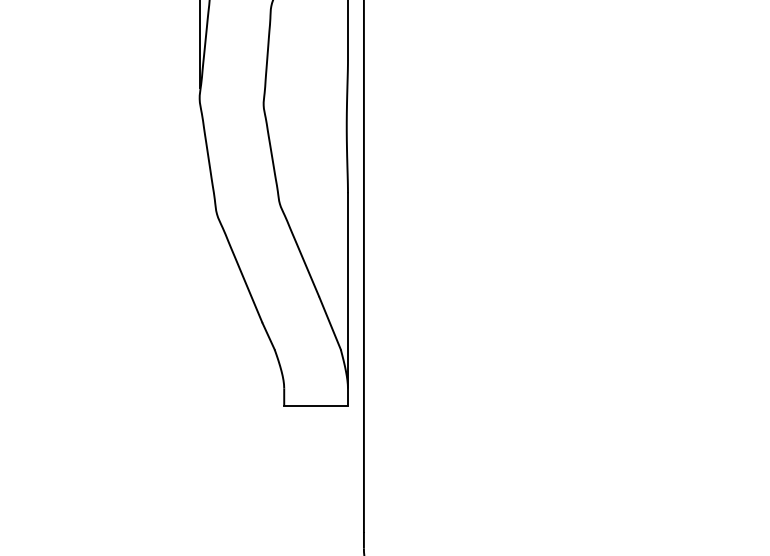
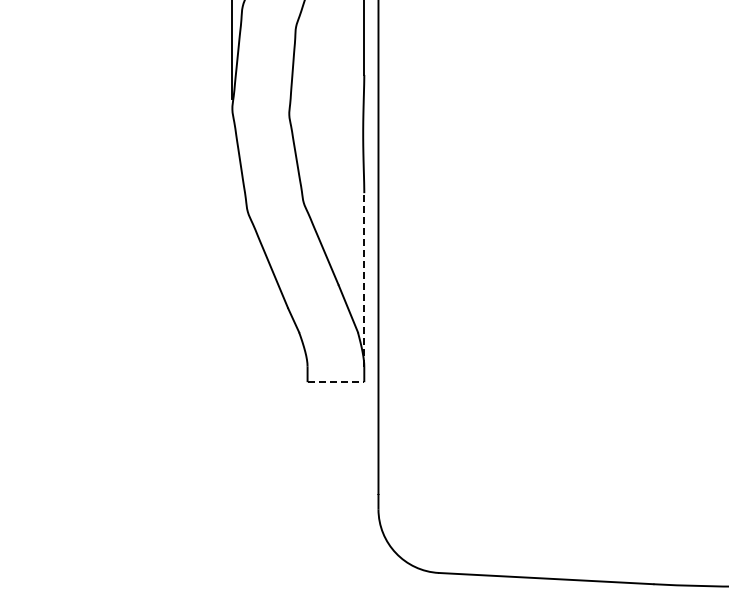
line: (348, 290) -> (364, 279), solid -> dashed
line: (316, 406) -> (336, 382), solid -> dashed

